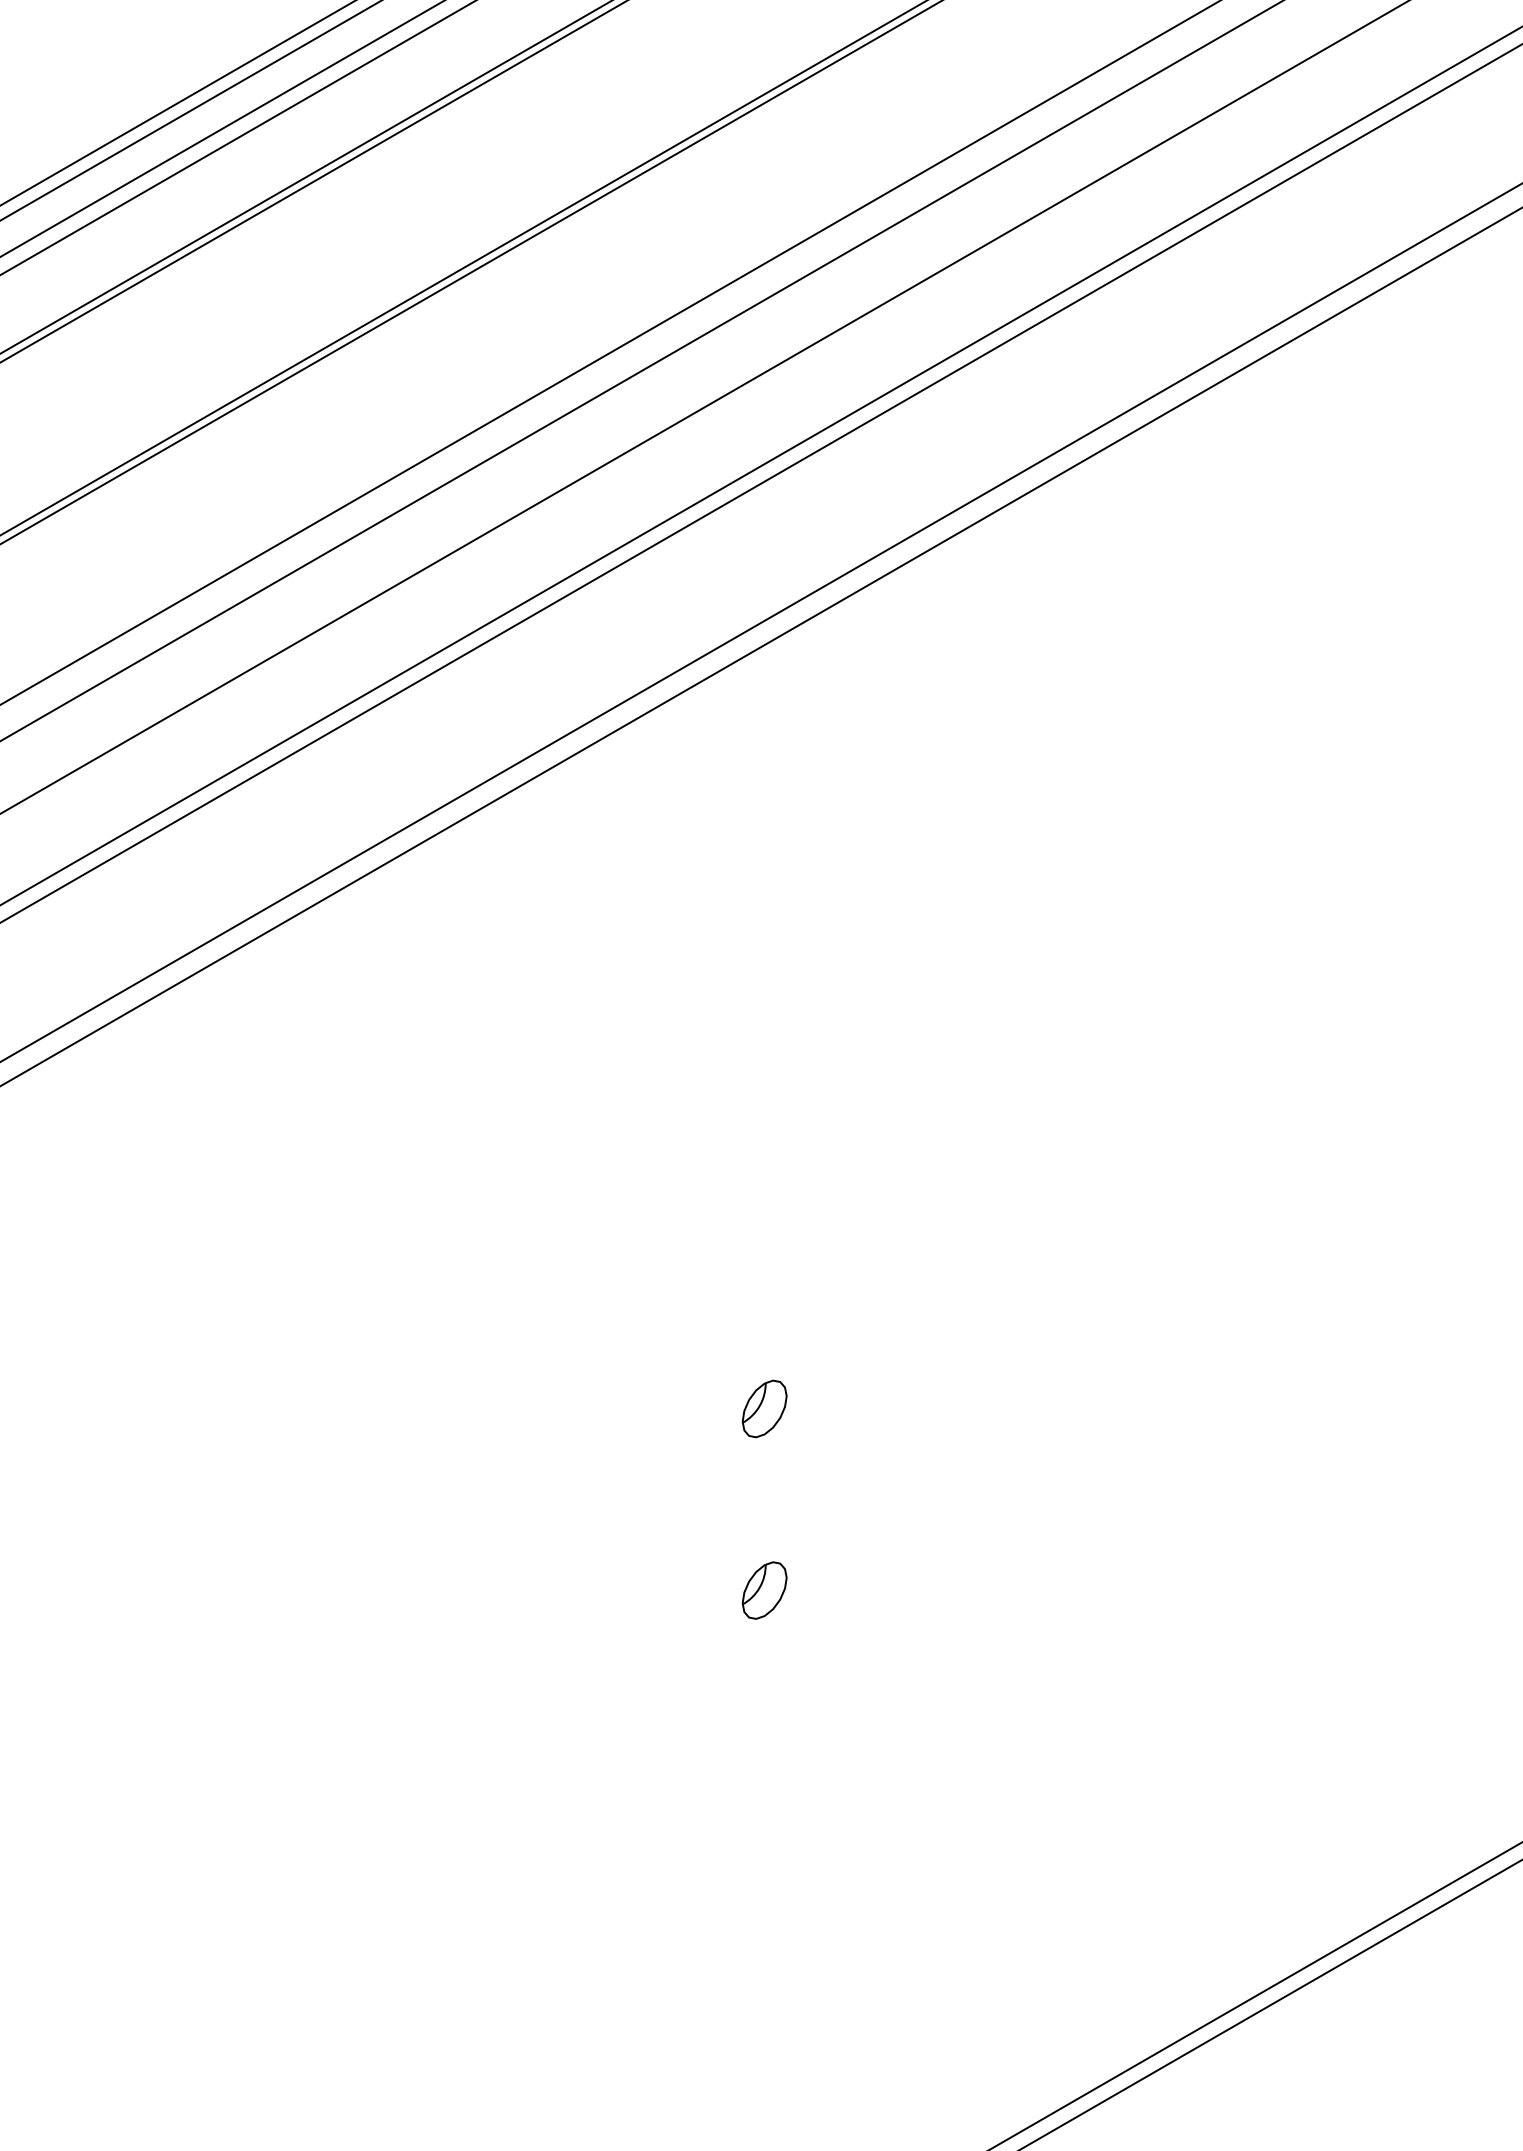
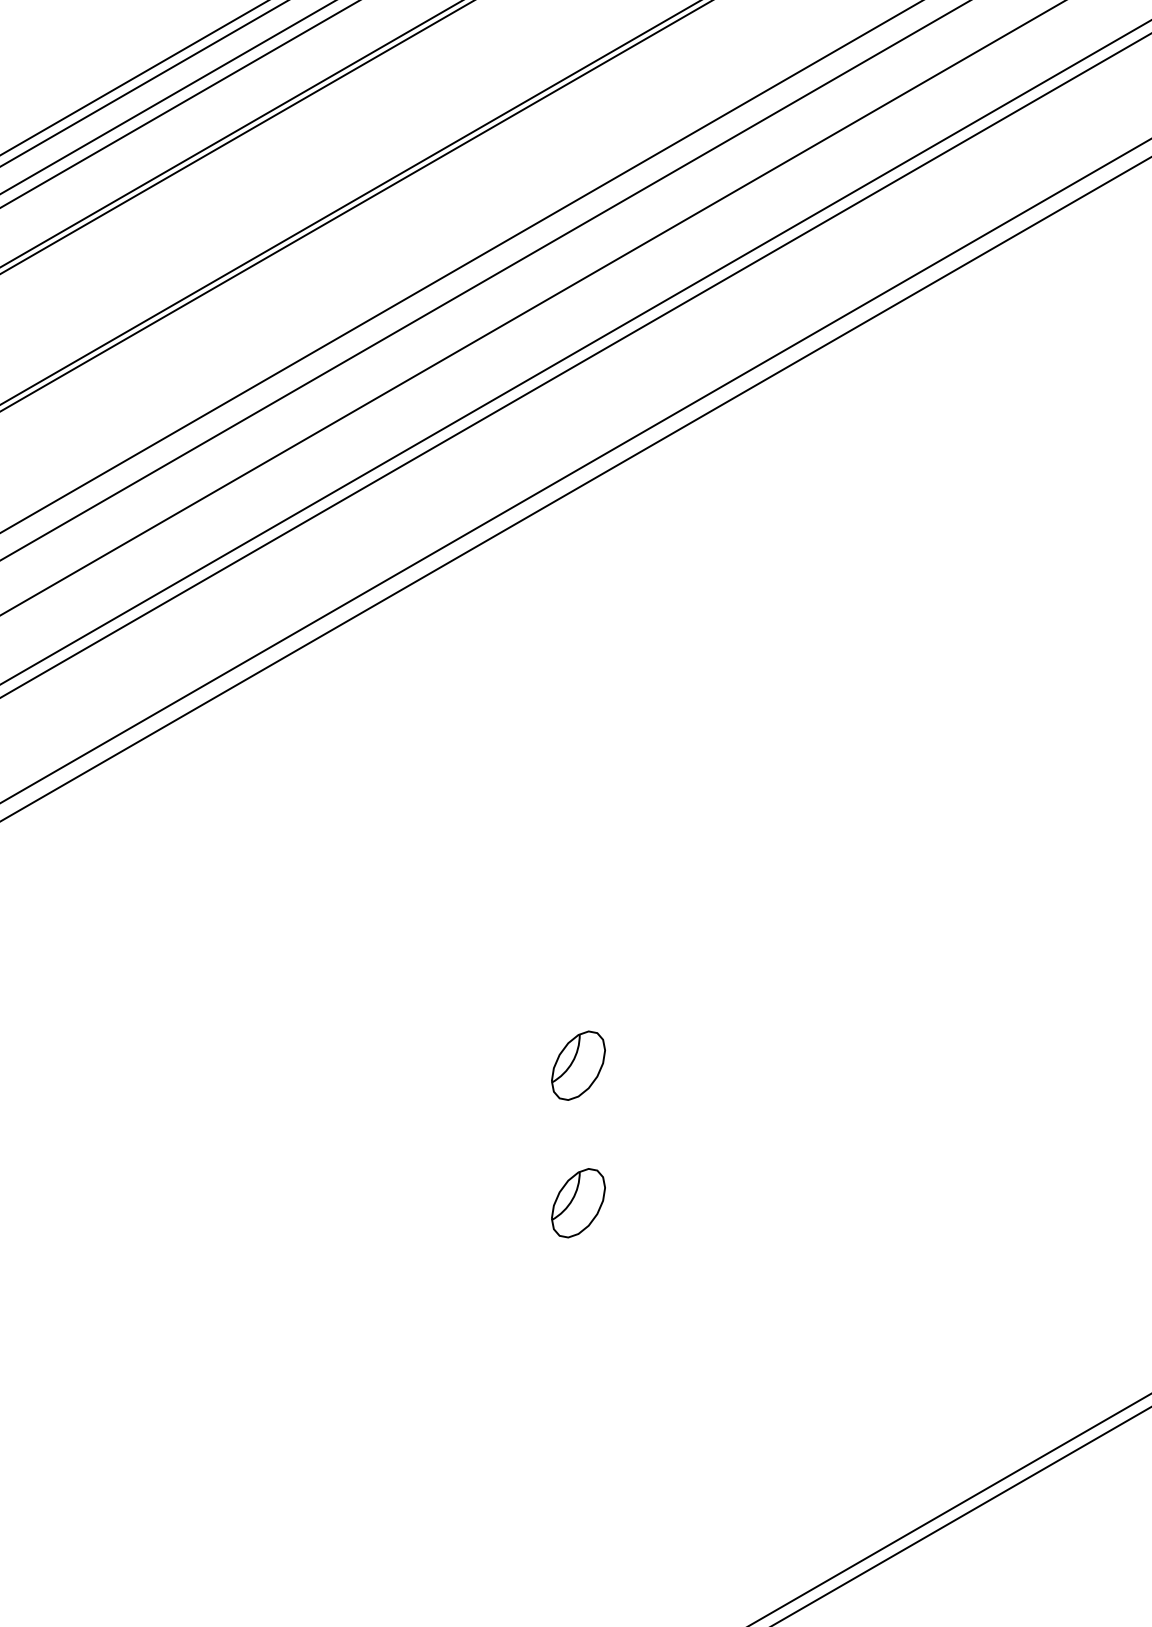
part: (764, 1408) -> (578, 1065), size x1.6
part: (764, 1590) -> (578, 1203), size x1.6

